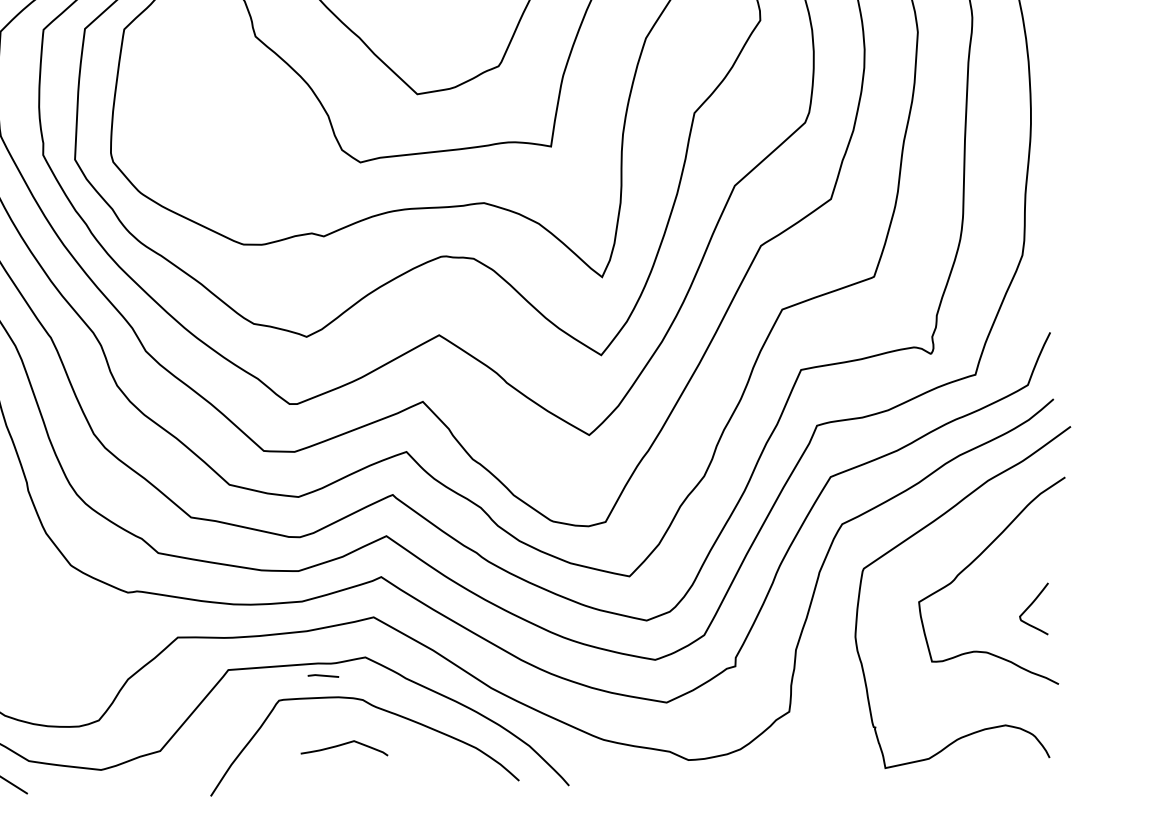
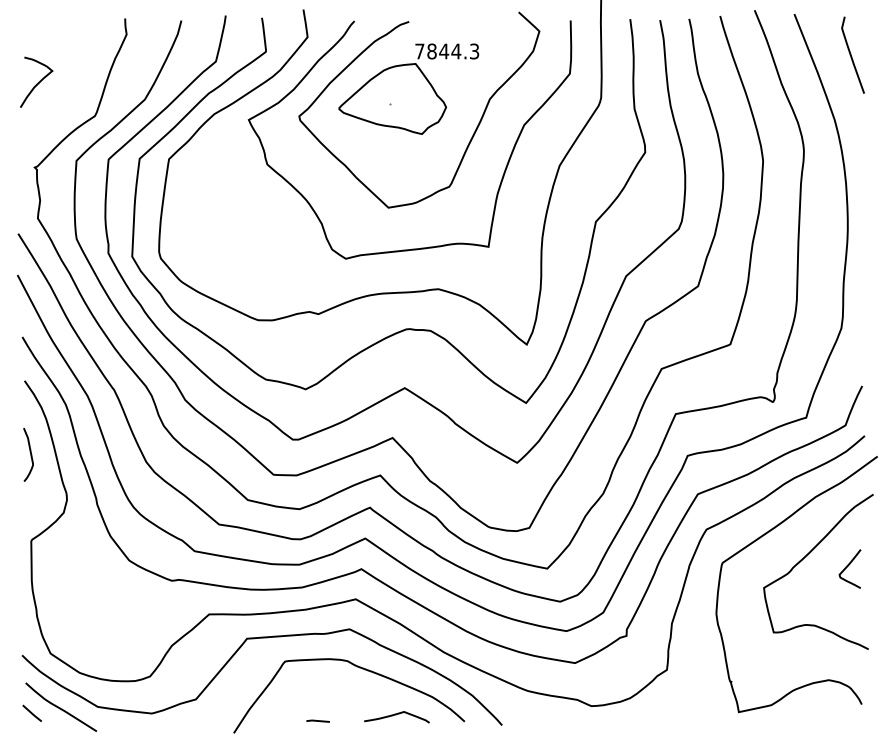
curve: (1031, 605) -> (848, 566), moved
line: (322, 675) -> (317, 720), moved
curve: (343, 745) -> (396, 715), moved

